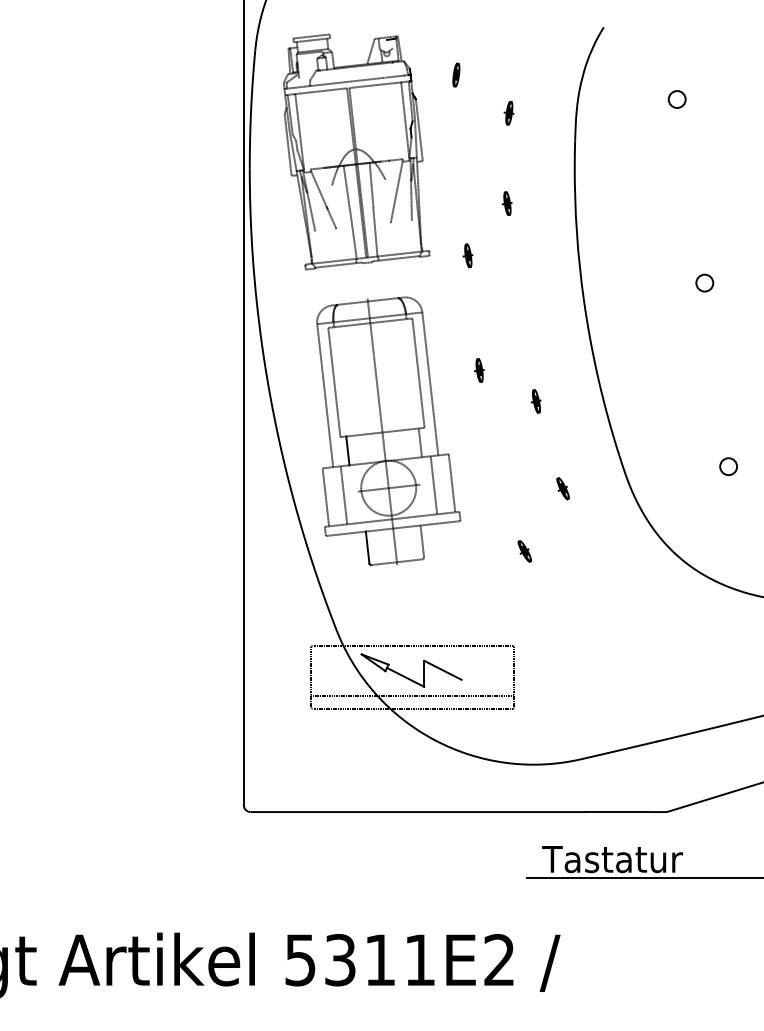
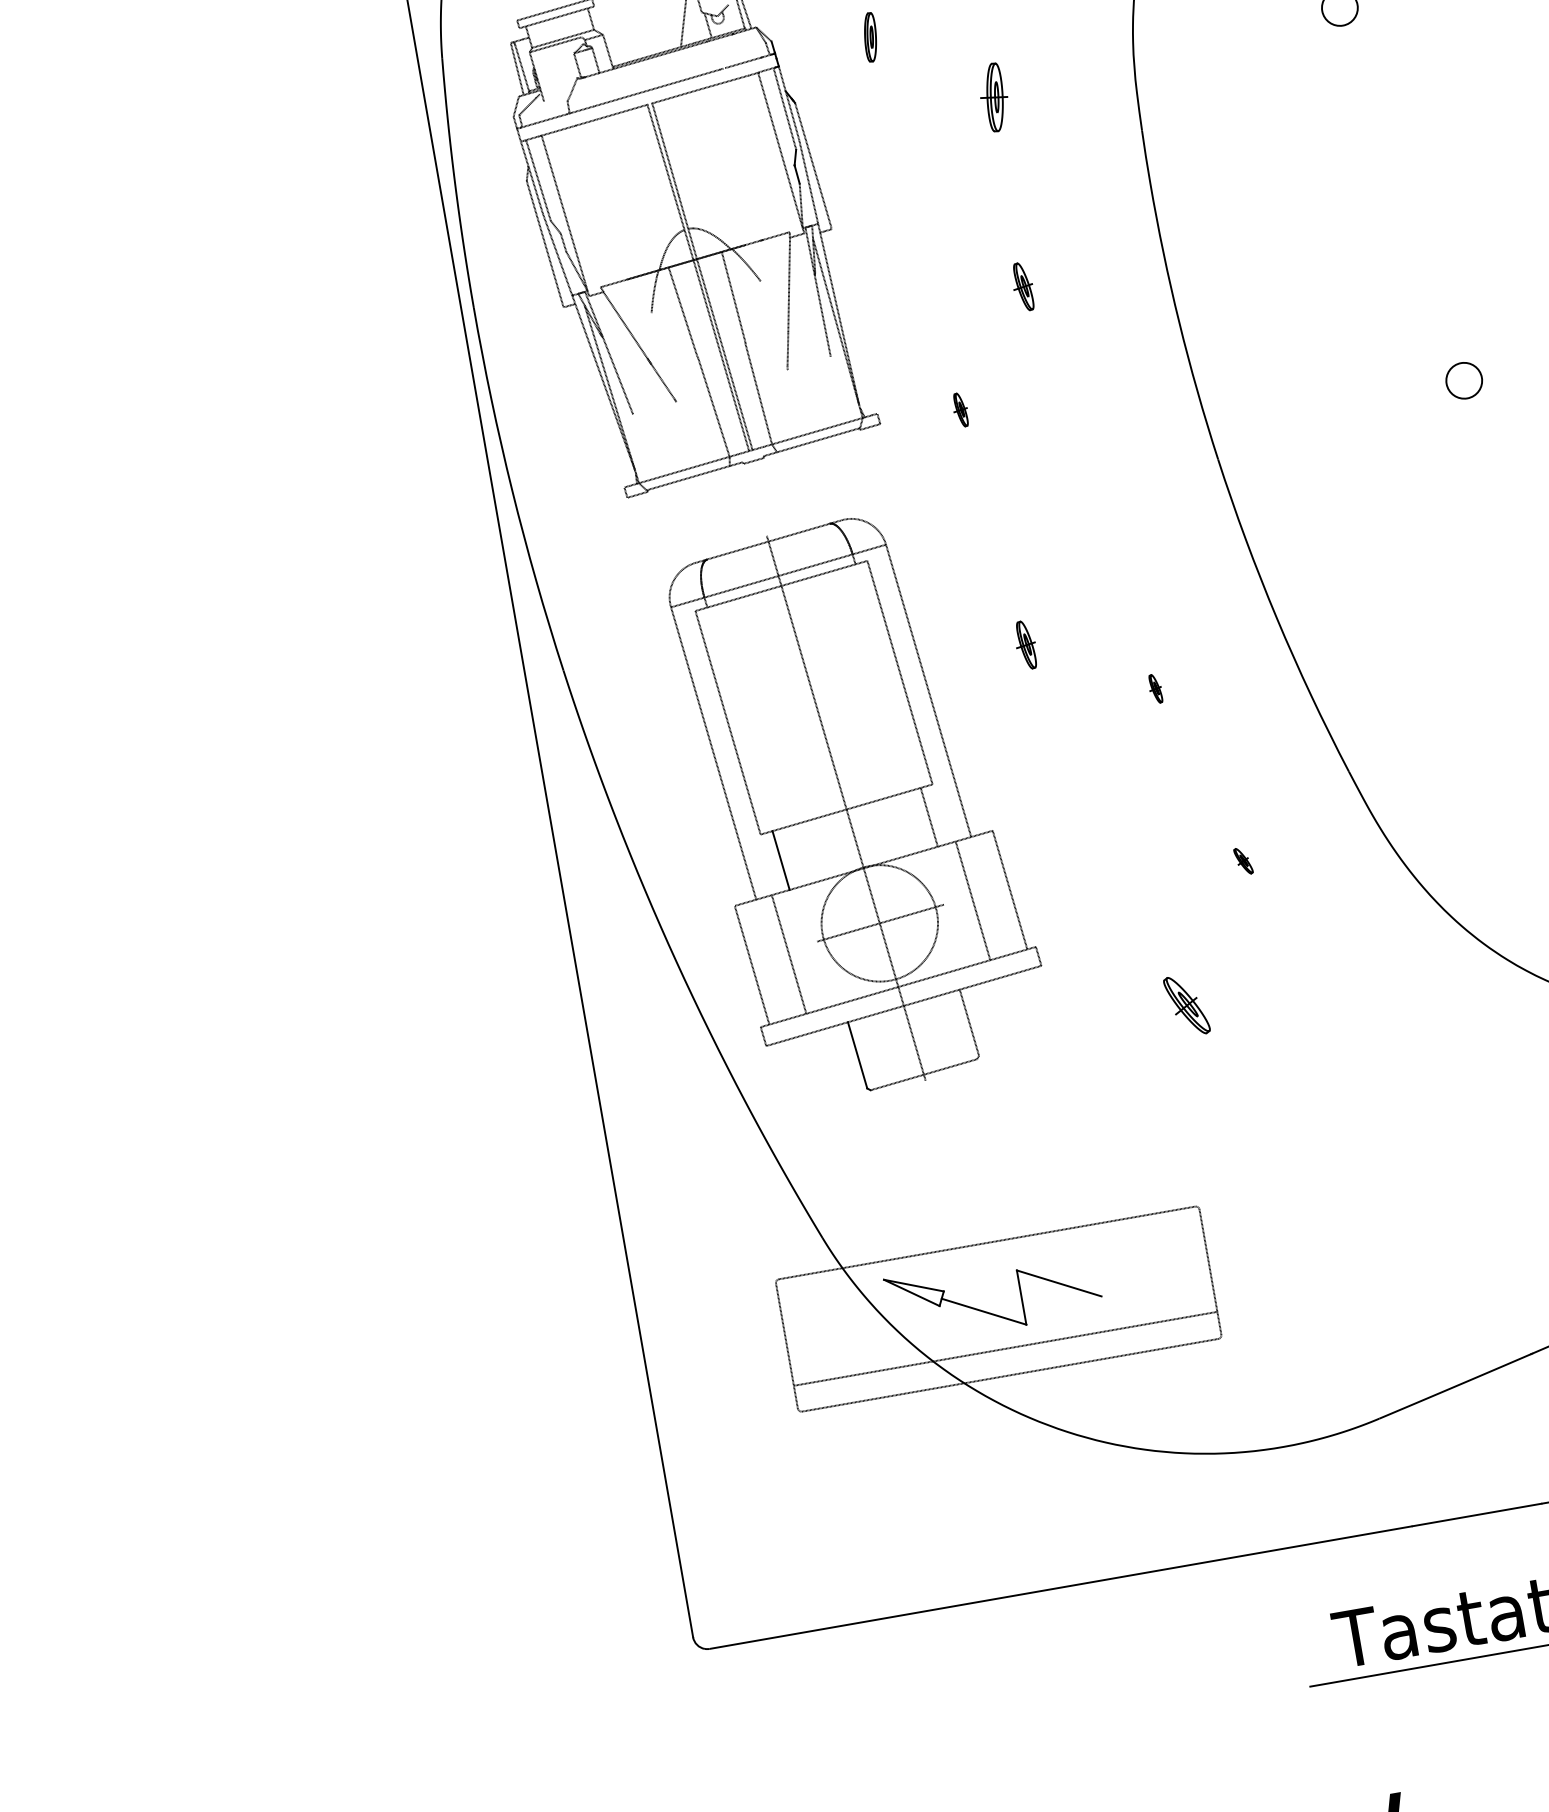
part: (508, 113) -> (993, 98), size x1.4
part: (467, 255) -> (959, 409), size x0.7
part: (535, 401) -> (1154, 689), size x0.6
part: (562, 488) -> (1242, 860), size x0.6
part: (524, 551) -> (1185, 1005), size x1.4

